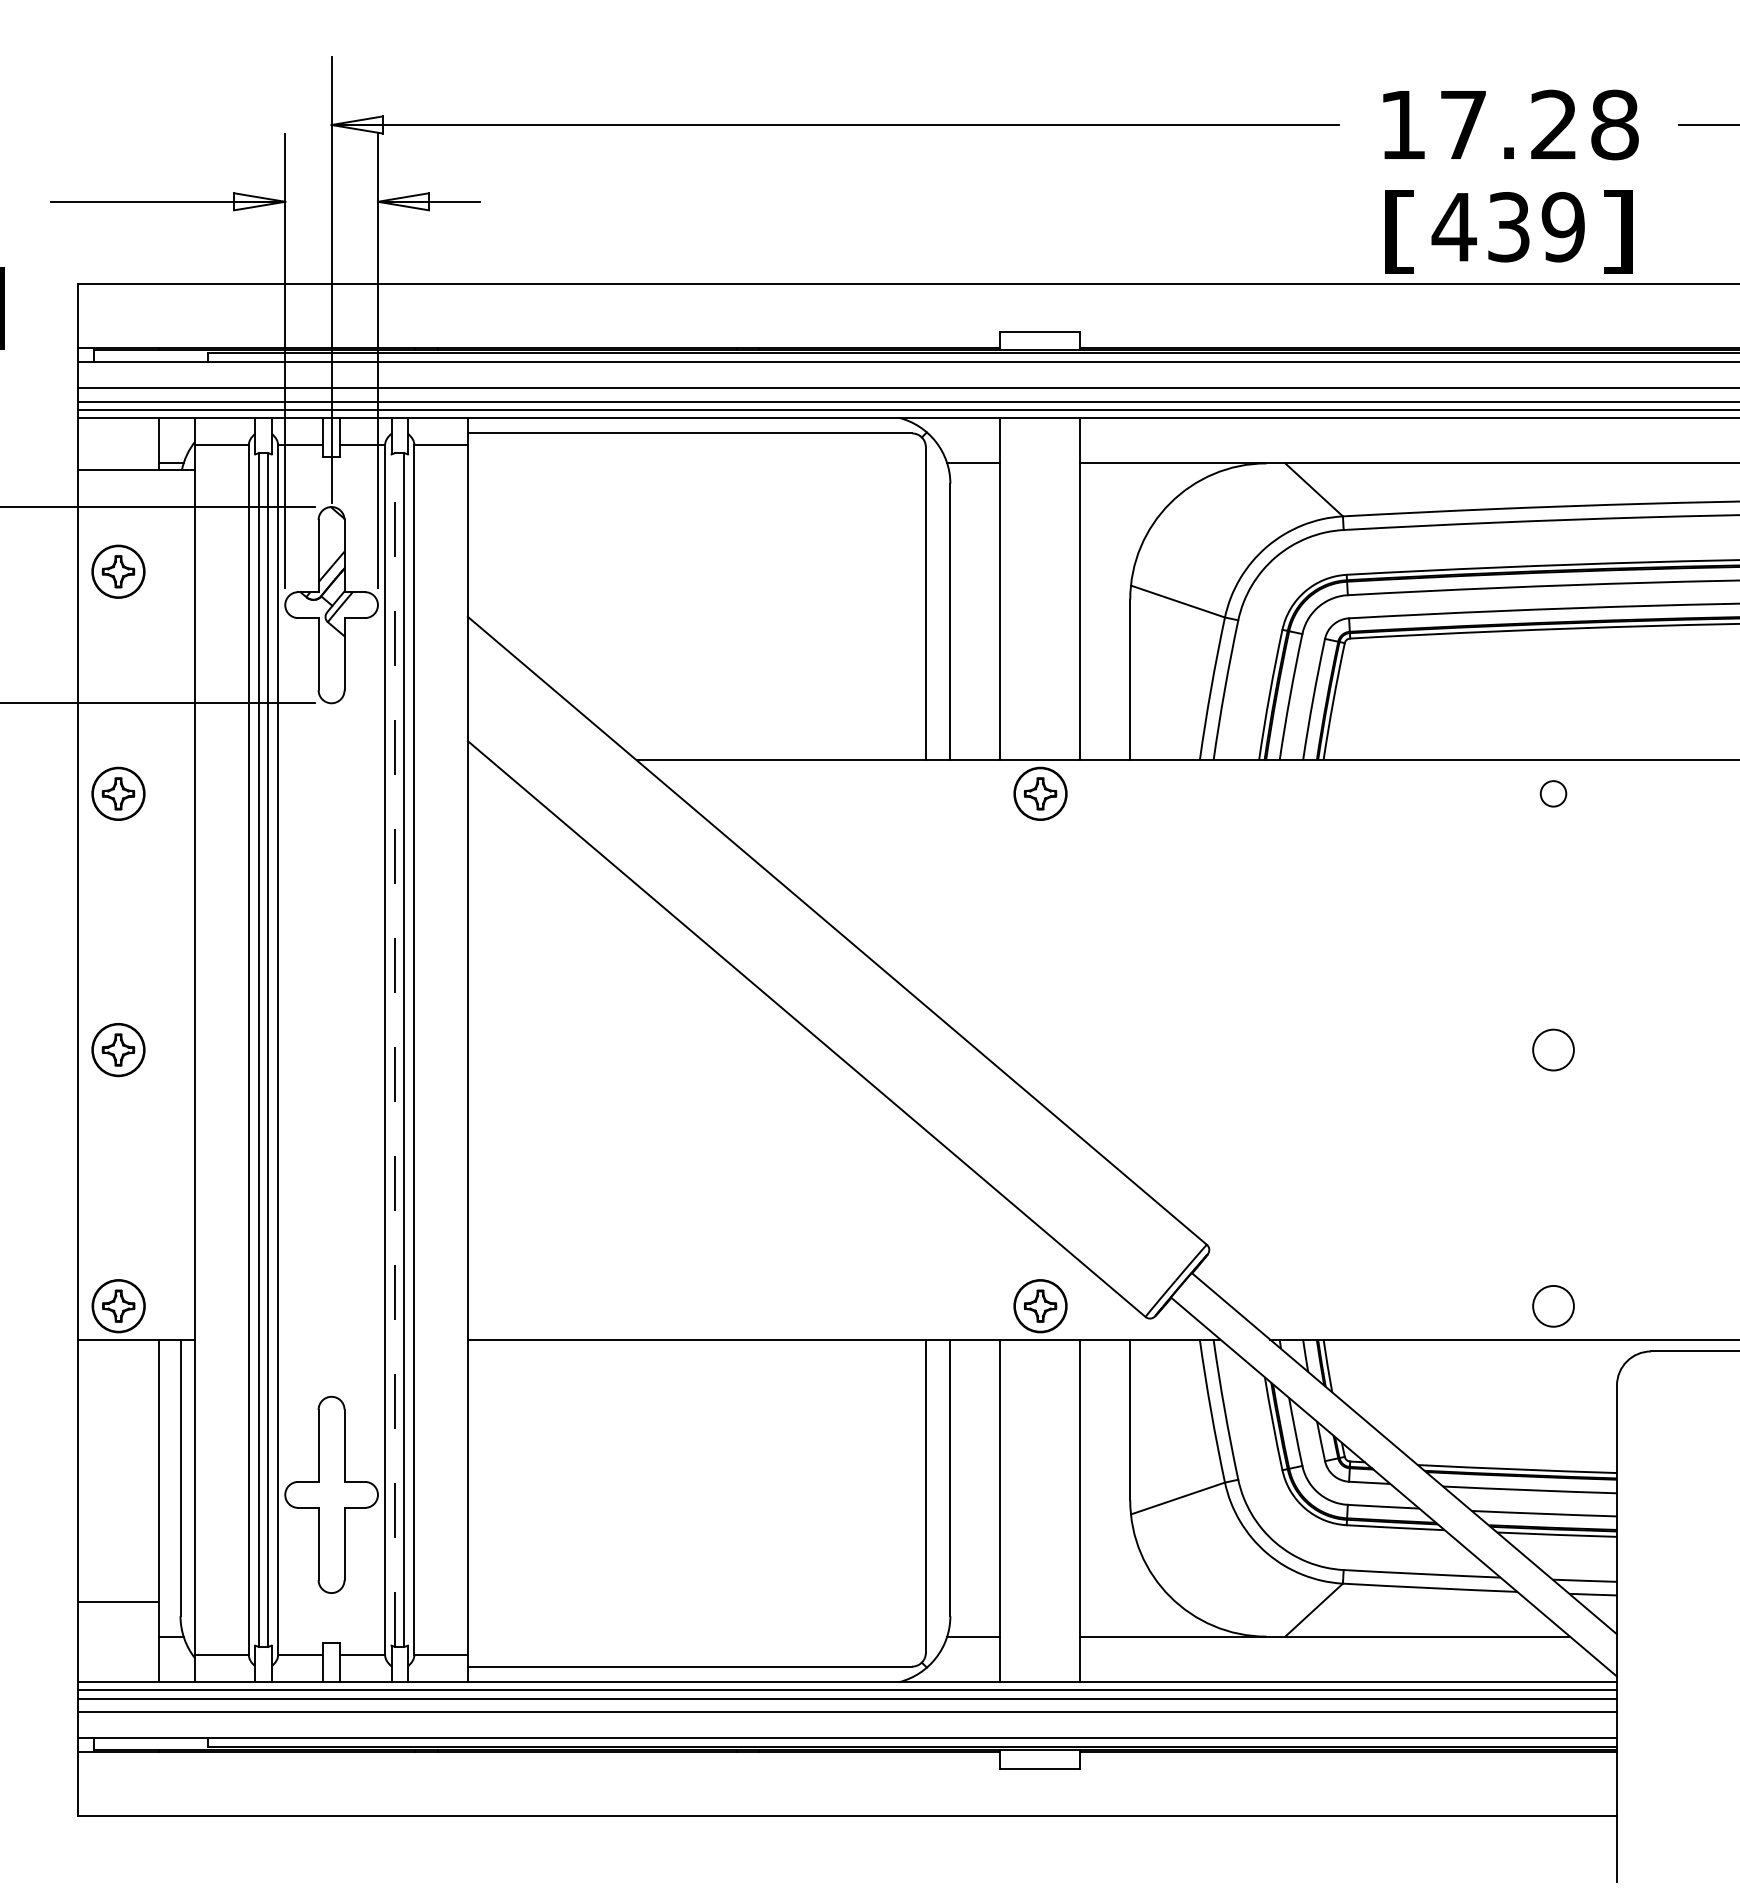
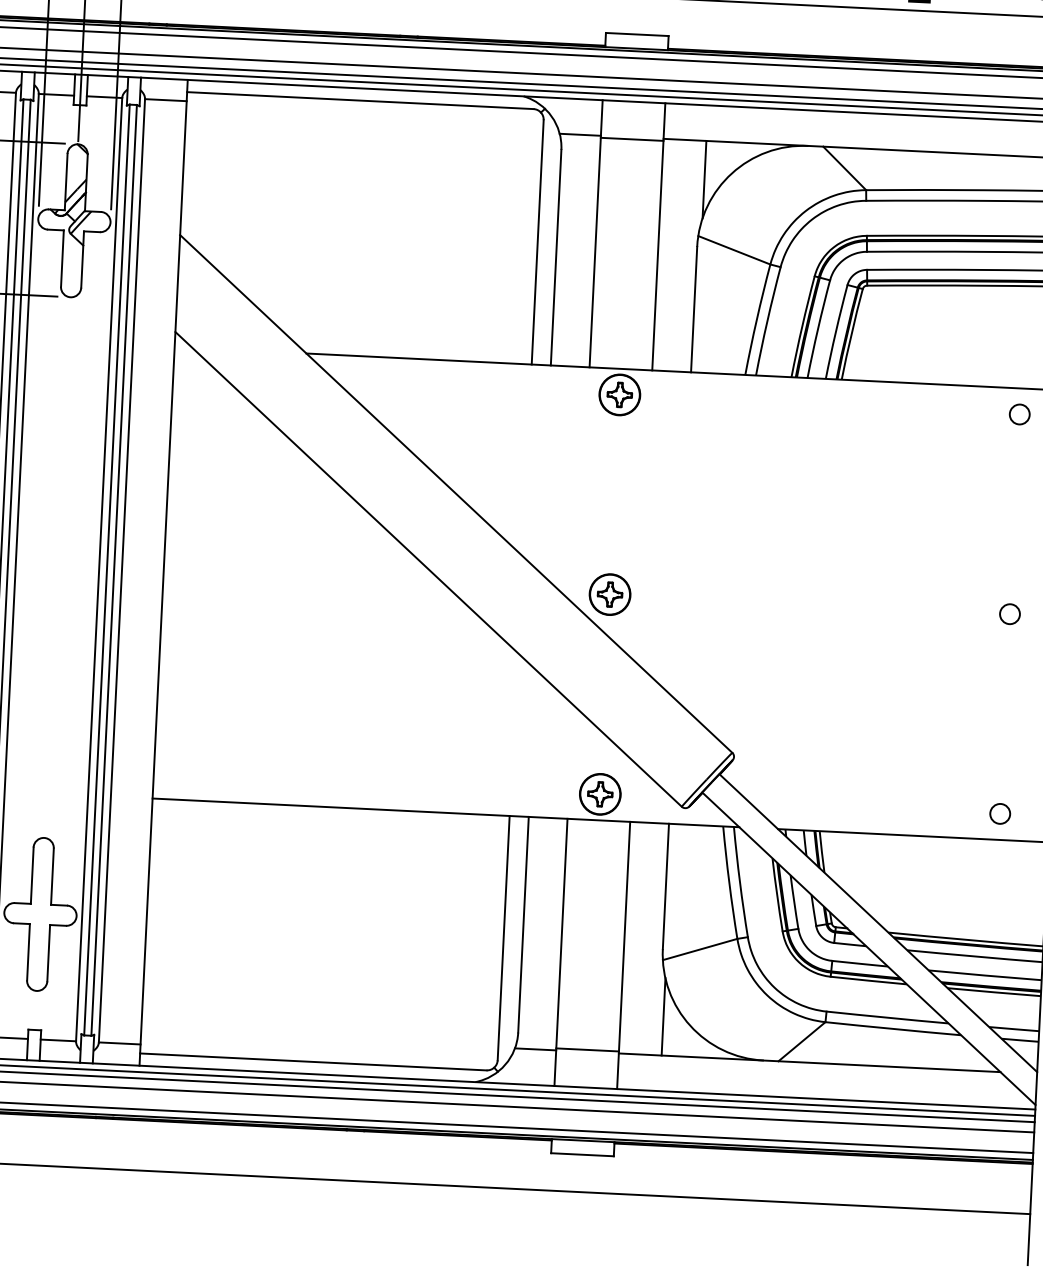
line: (1040, 466) -> (632, 139), added
line: (1135, 512) -> (704, 179), added
circle: (1553, 1049) -> (1009, 613), size x0.62
line: (395, 1050) -> (107, 570), dashed -> solid
part: (1040, 1050) -> (610, 595), added
circle: (1553, 1305) -> (1000, 813), size x0.62
line: (1135, 1586) -> (663, 1016), added
line: (1040, 1634) -> (587, 1050), added

